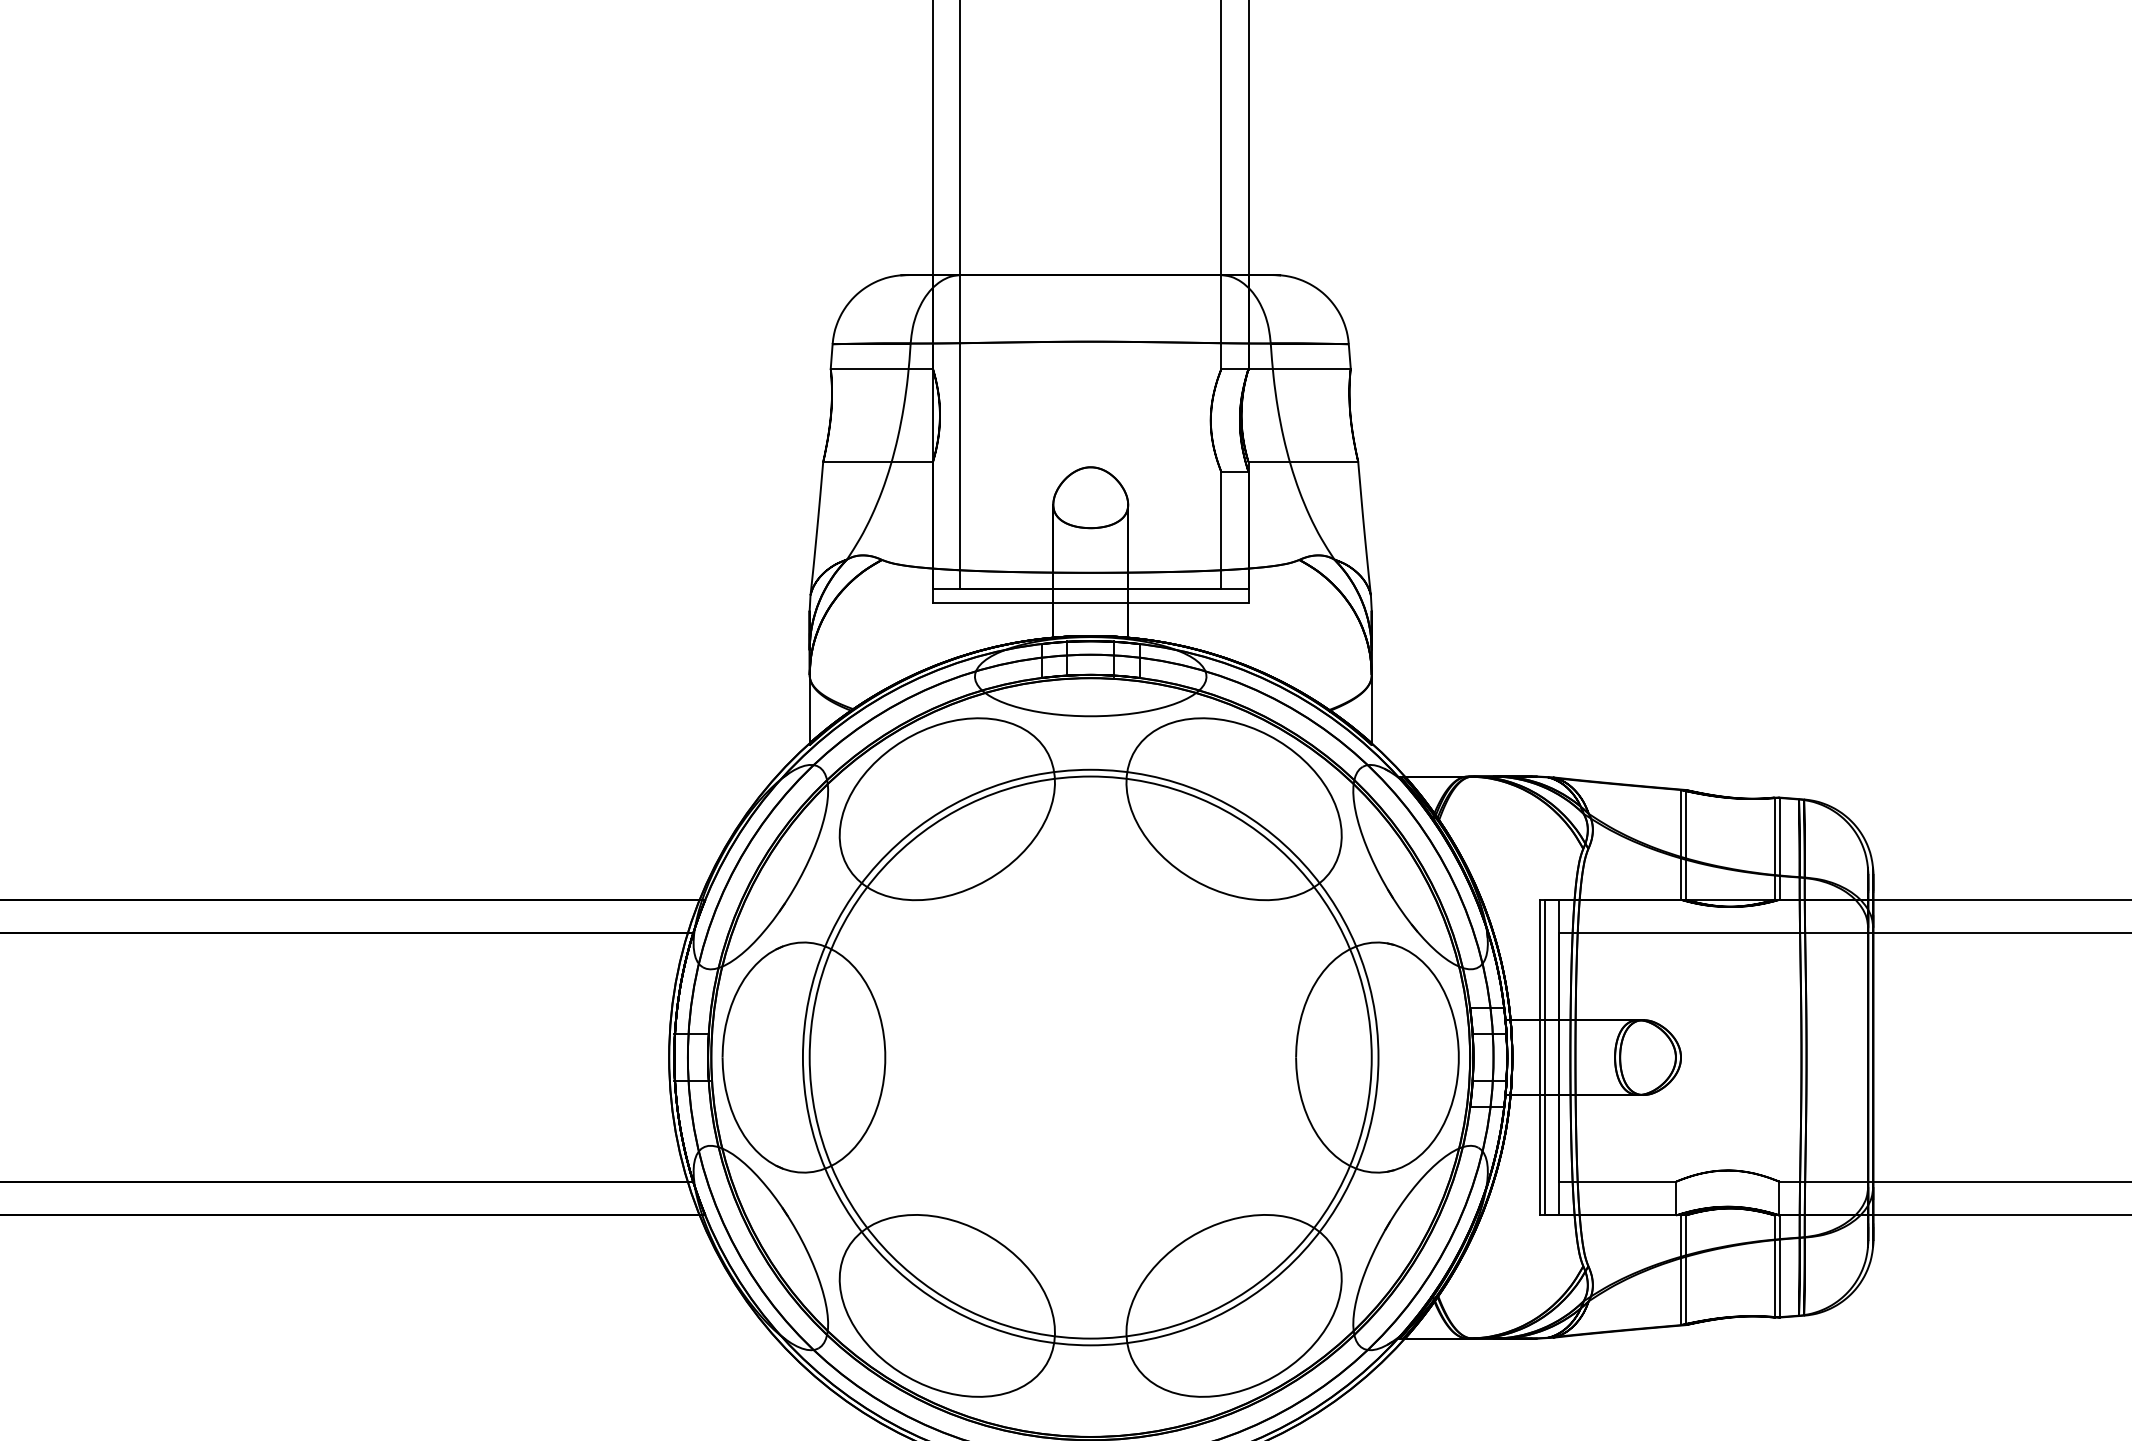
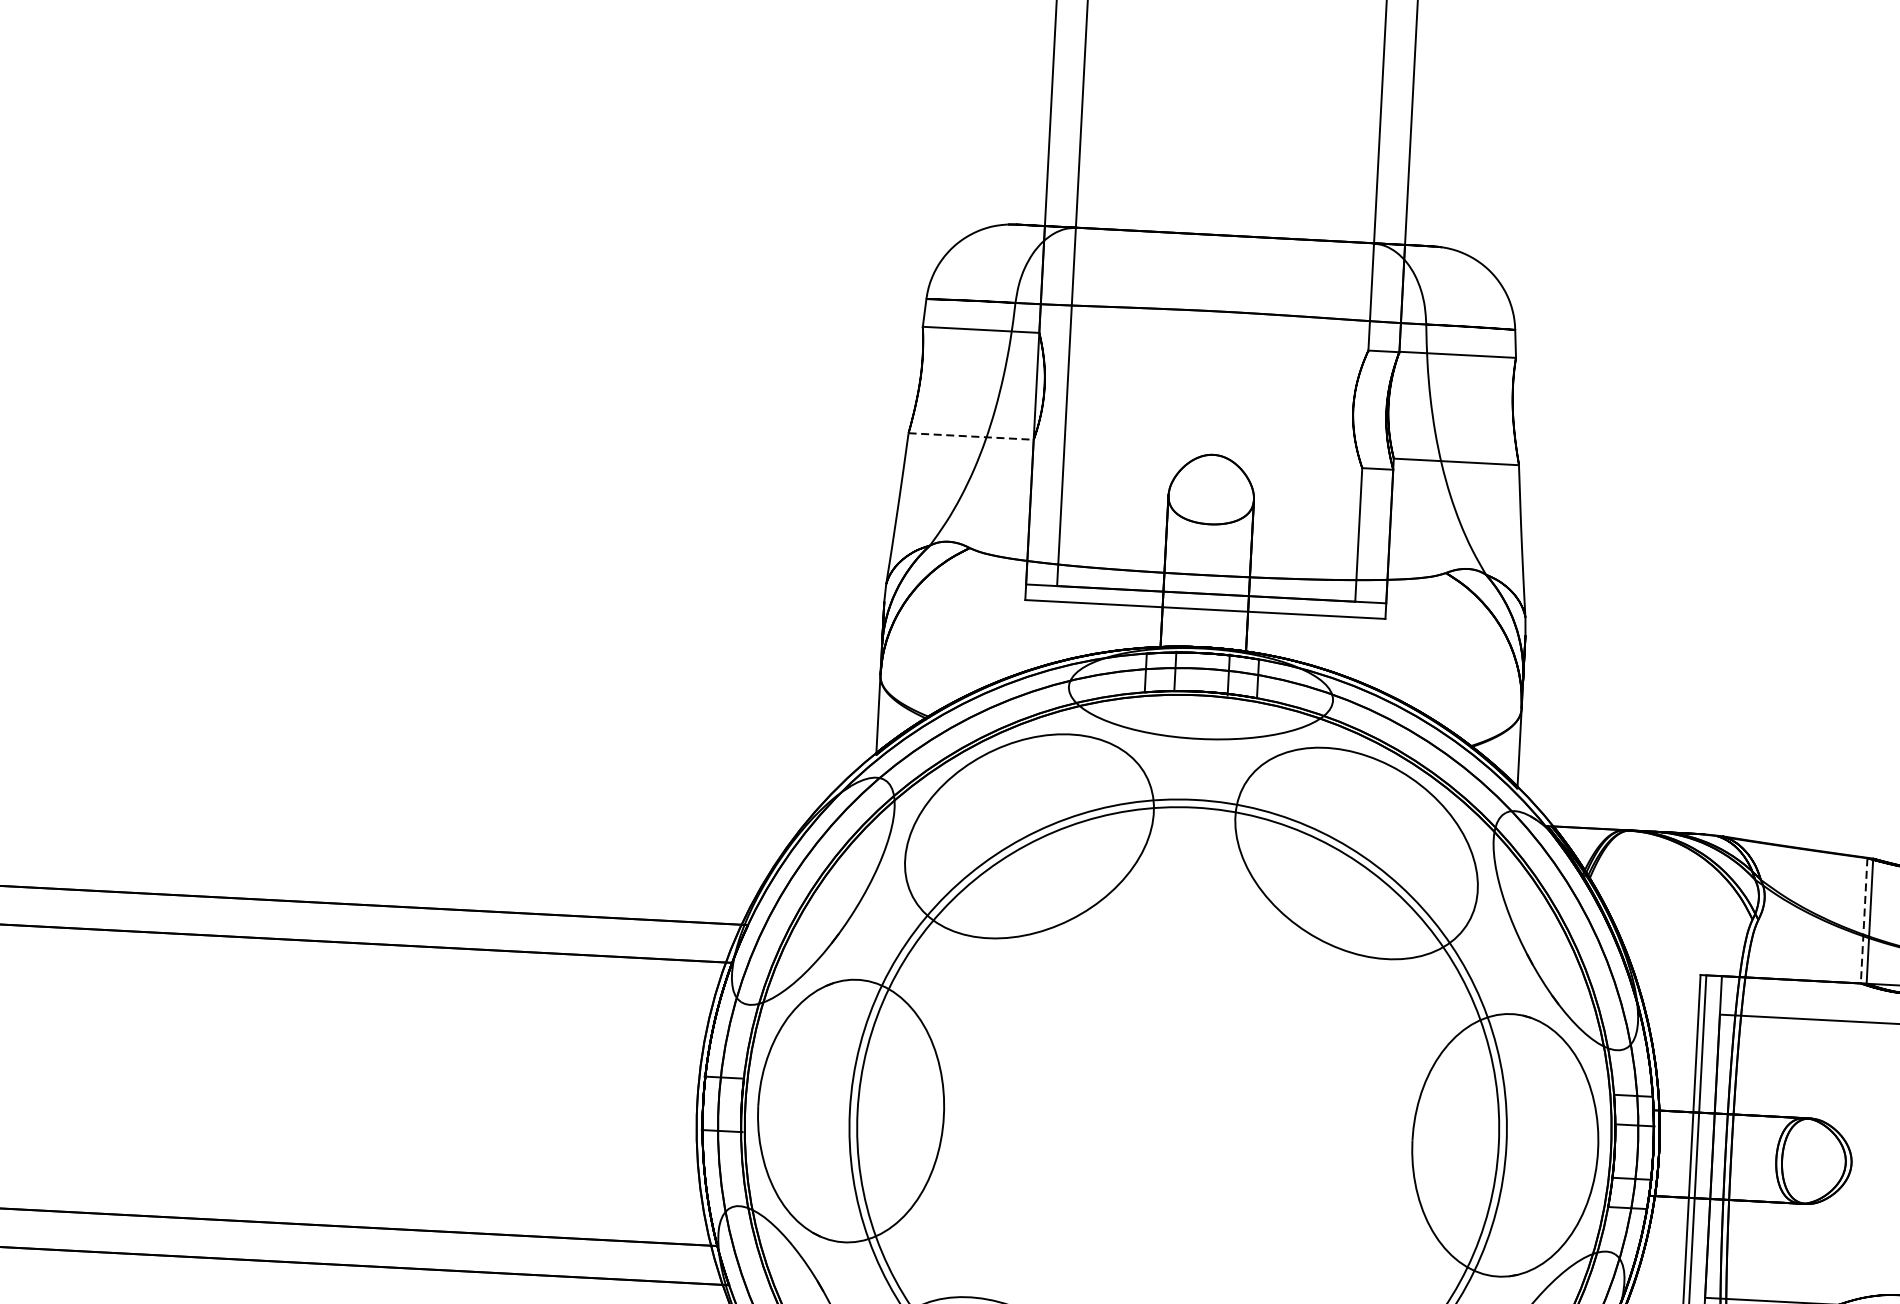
line: (878, 462) -> (971, 436), solid -> dashed
line: (1680, 844) -> (1863, 920), solid -> dashed

